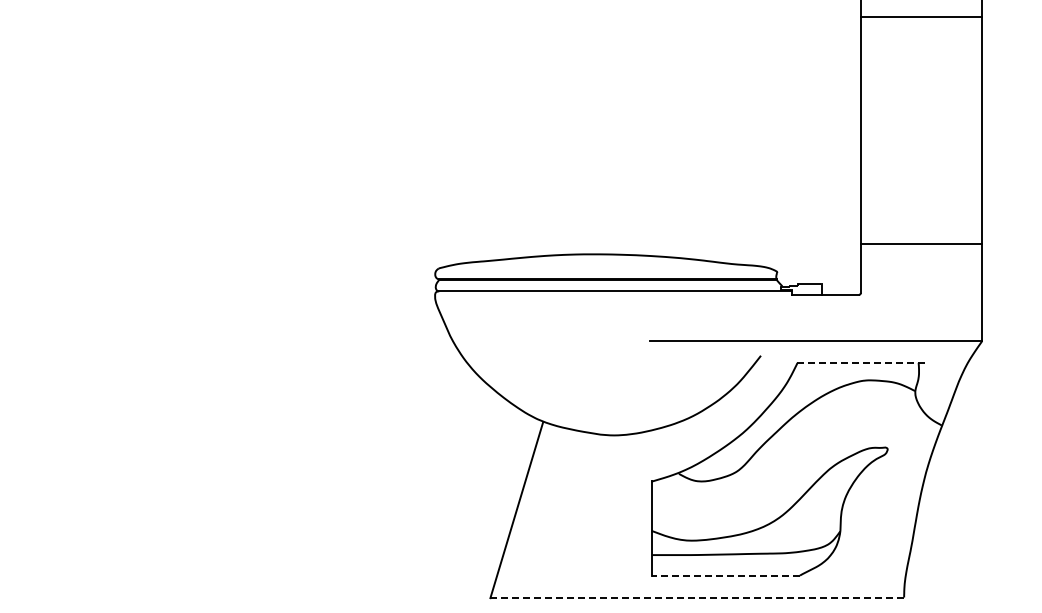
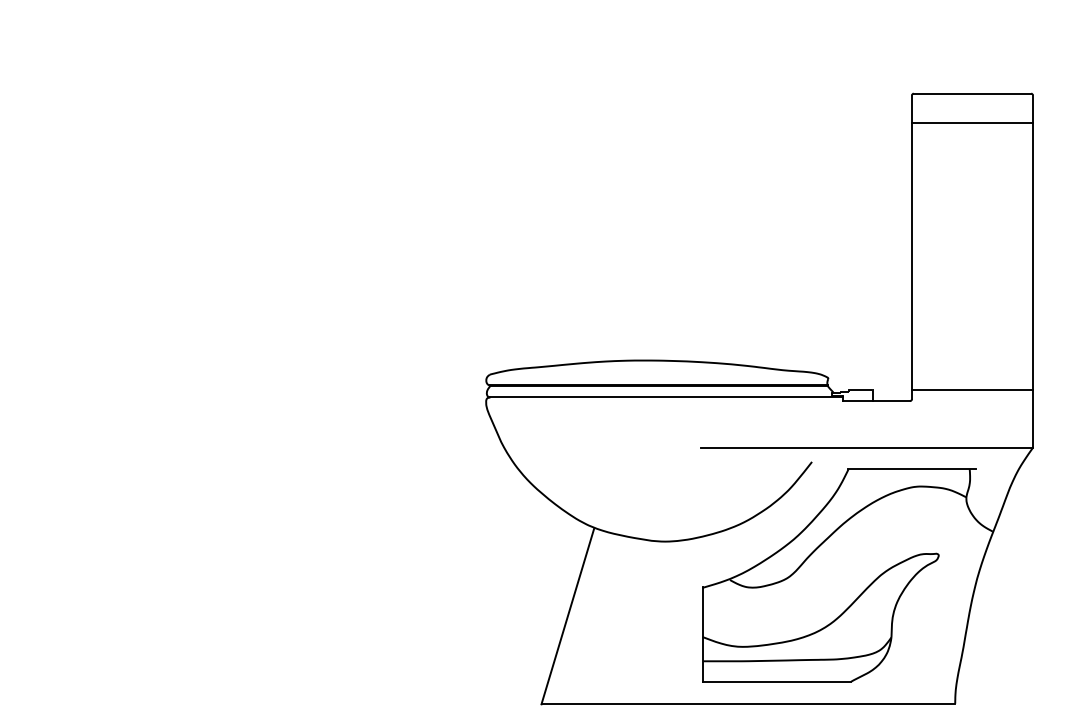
line: (921, 244) -> (972, 390), moved
line: (861, 363) -> (912, 469), dashed -> solid
line: (726, 575) -> (777, 681), dashed -> solid
line: (697, 598) -> (748, 704), dashed -> solid

